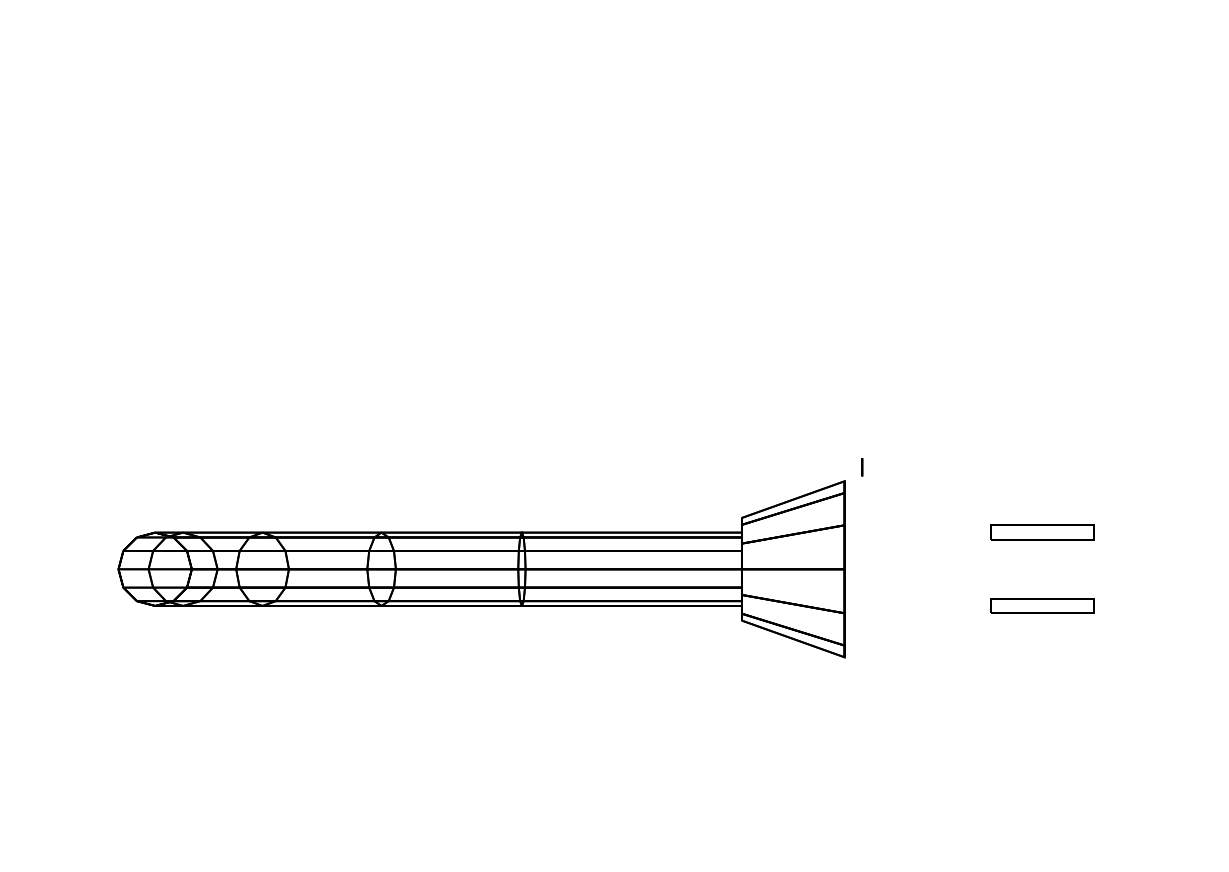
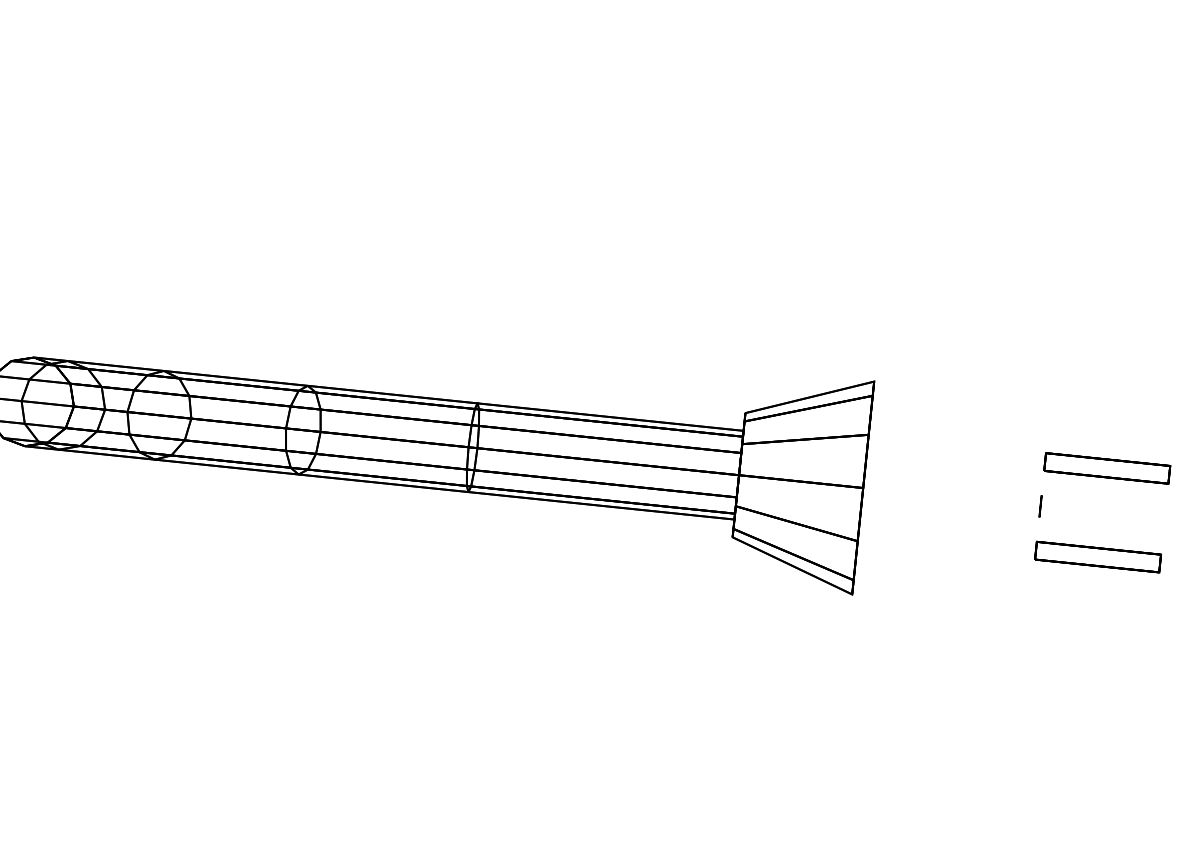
circle: (862, 467) -> (1040, 506), moved

